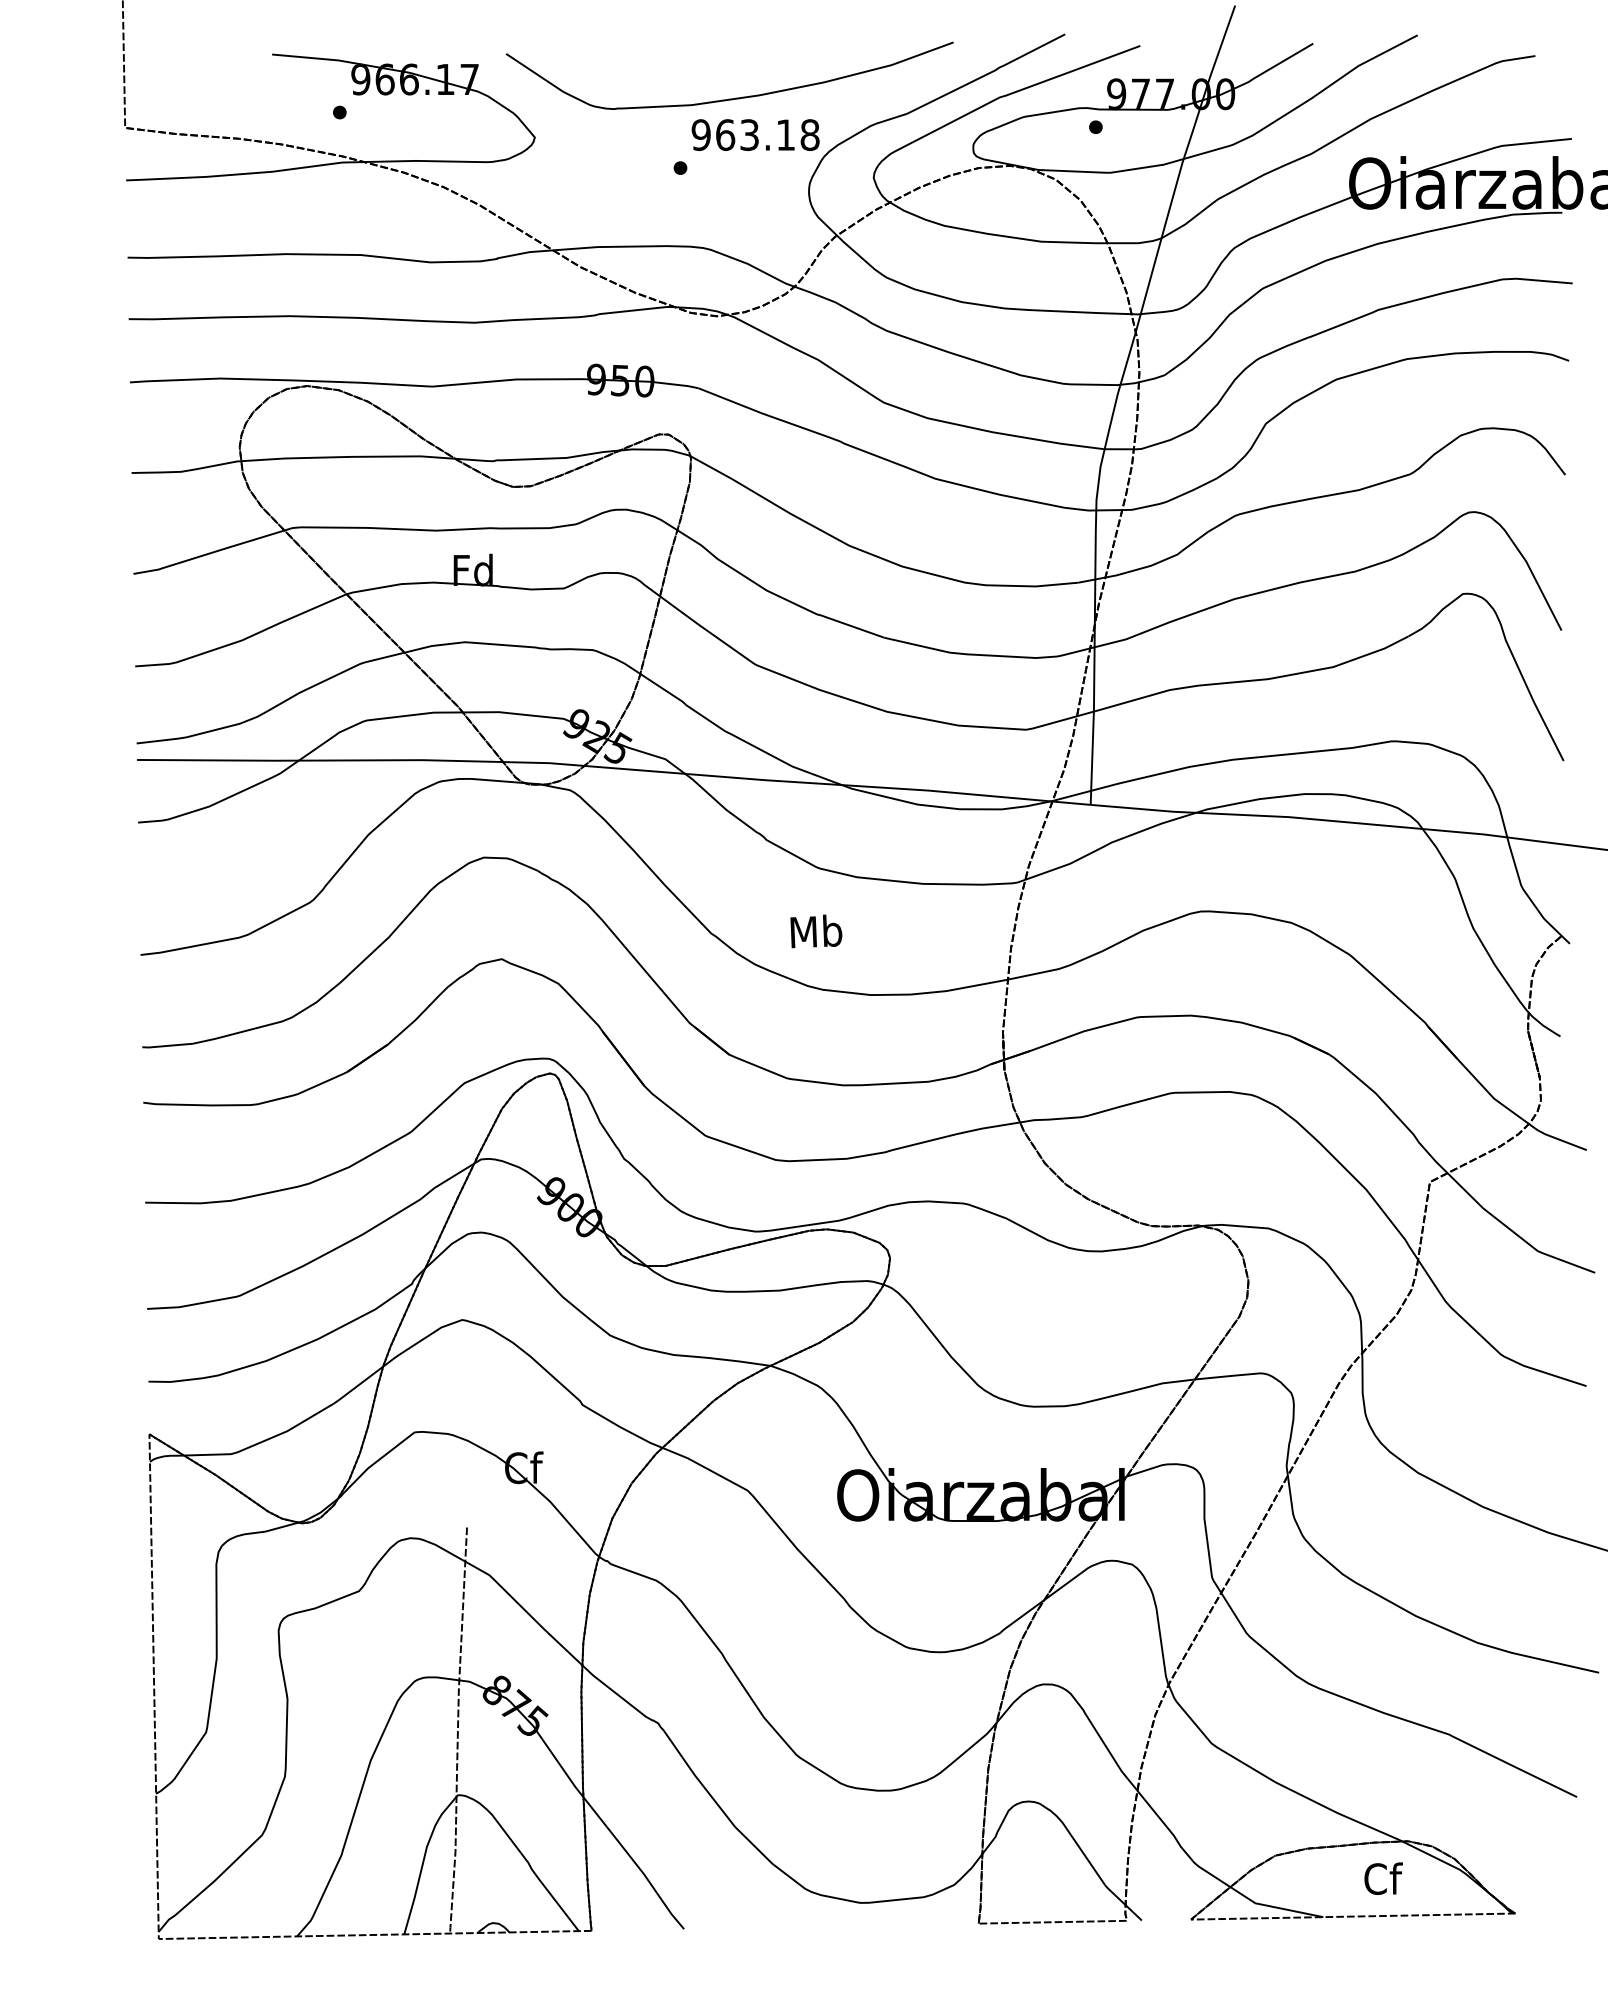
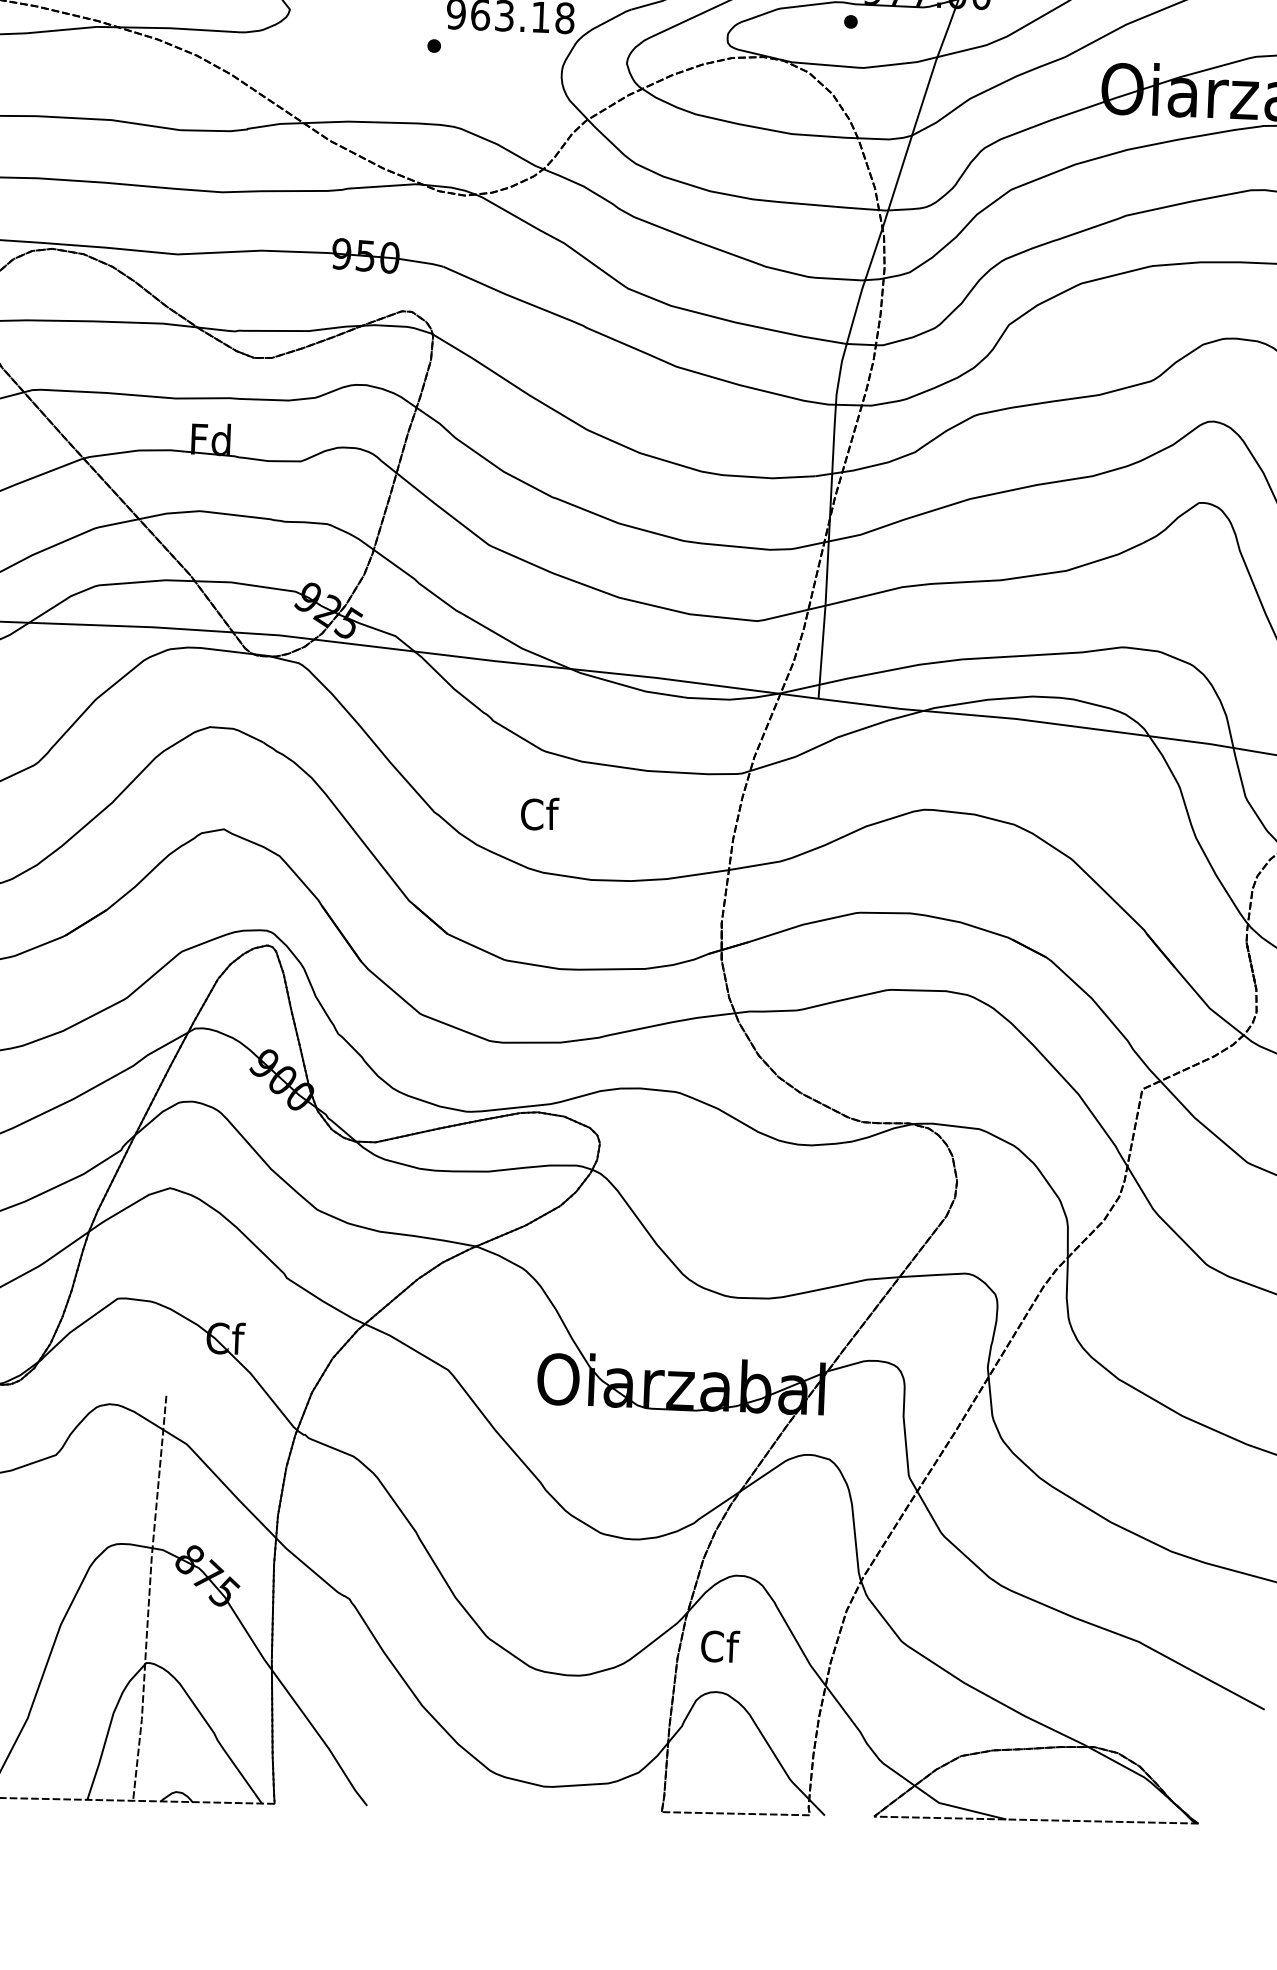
text: (816, 931) -> (539, 814), Mb -> Cf
text: (1383, 1878) -> (720, 1646), moved

